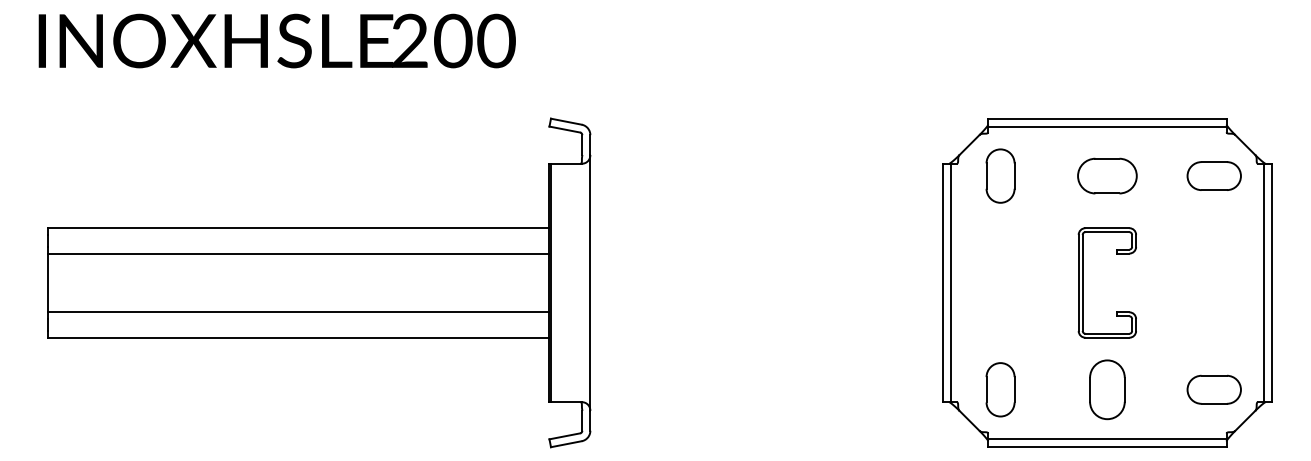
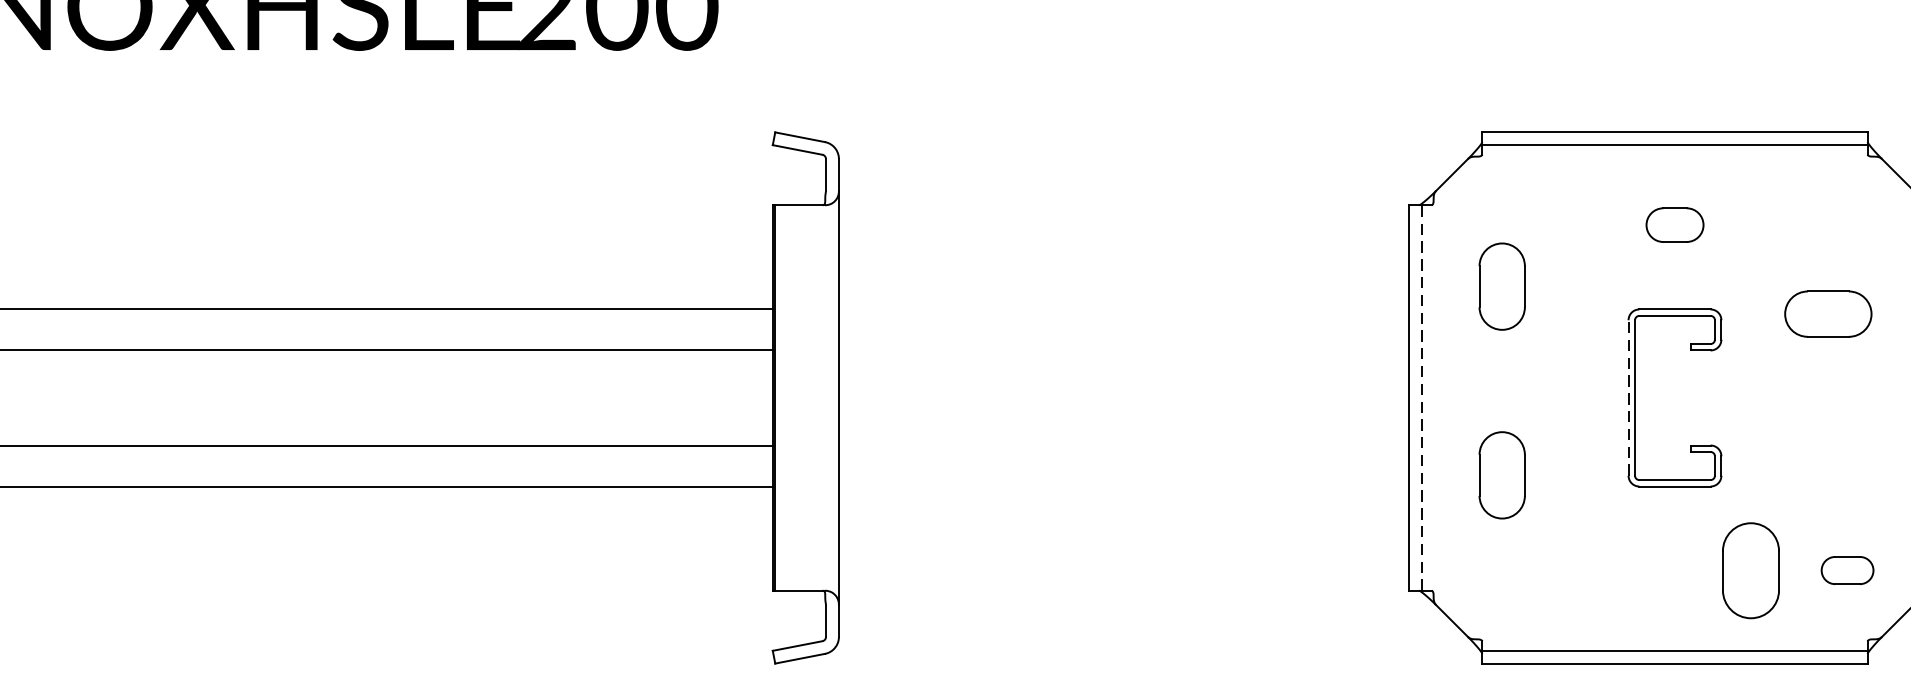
part: (1000, 175) -> (1502, 285), moved
part: (1107, 175) -> (1675, 224), size x0.6
part: (1213, 175) -> (1827, 313), moved
line: (951, 282) -> (1422, 397), solid -> dashed
line: (1078, 282) -> (1628, 397), solid -> dashed
part: (1000, 389) -> (1502, 474), moved
part: (1107, 389) -> (1751, 570), moved
part: (1213, 389) -> (1846, 570), size x0.6

